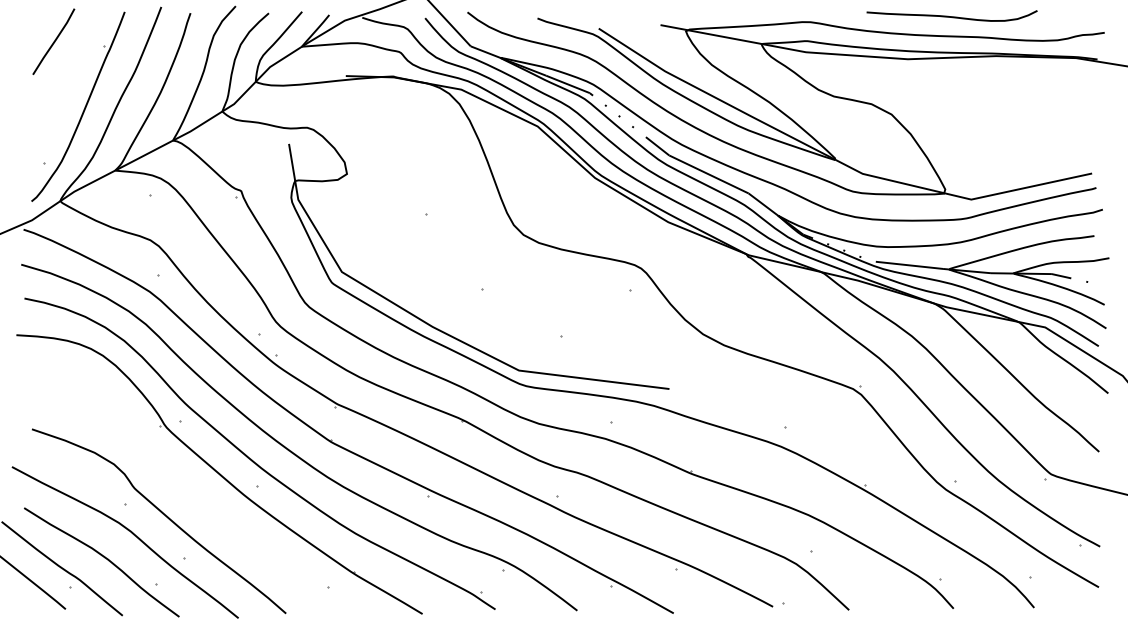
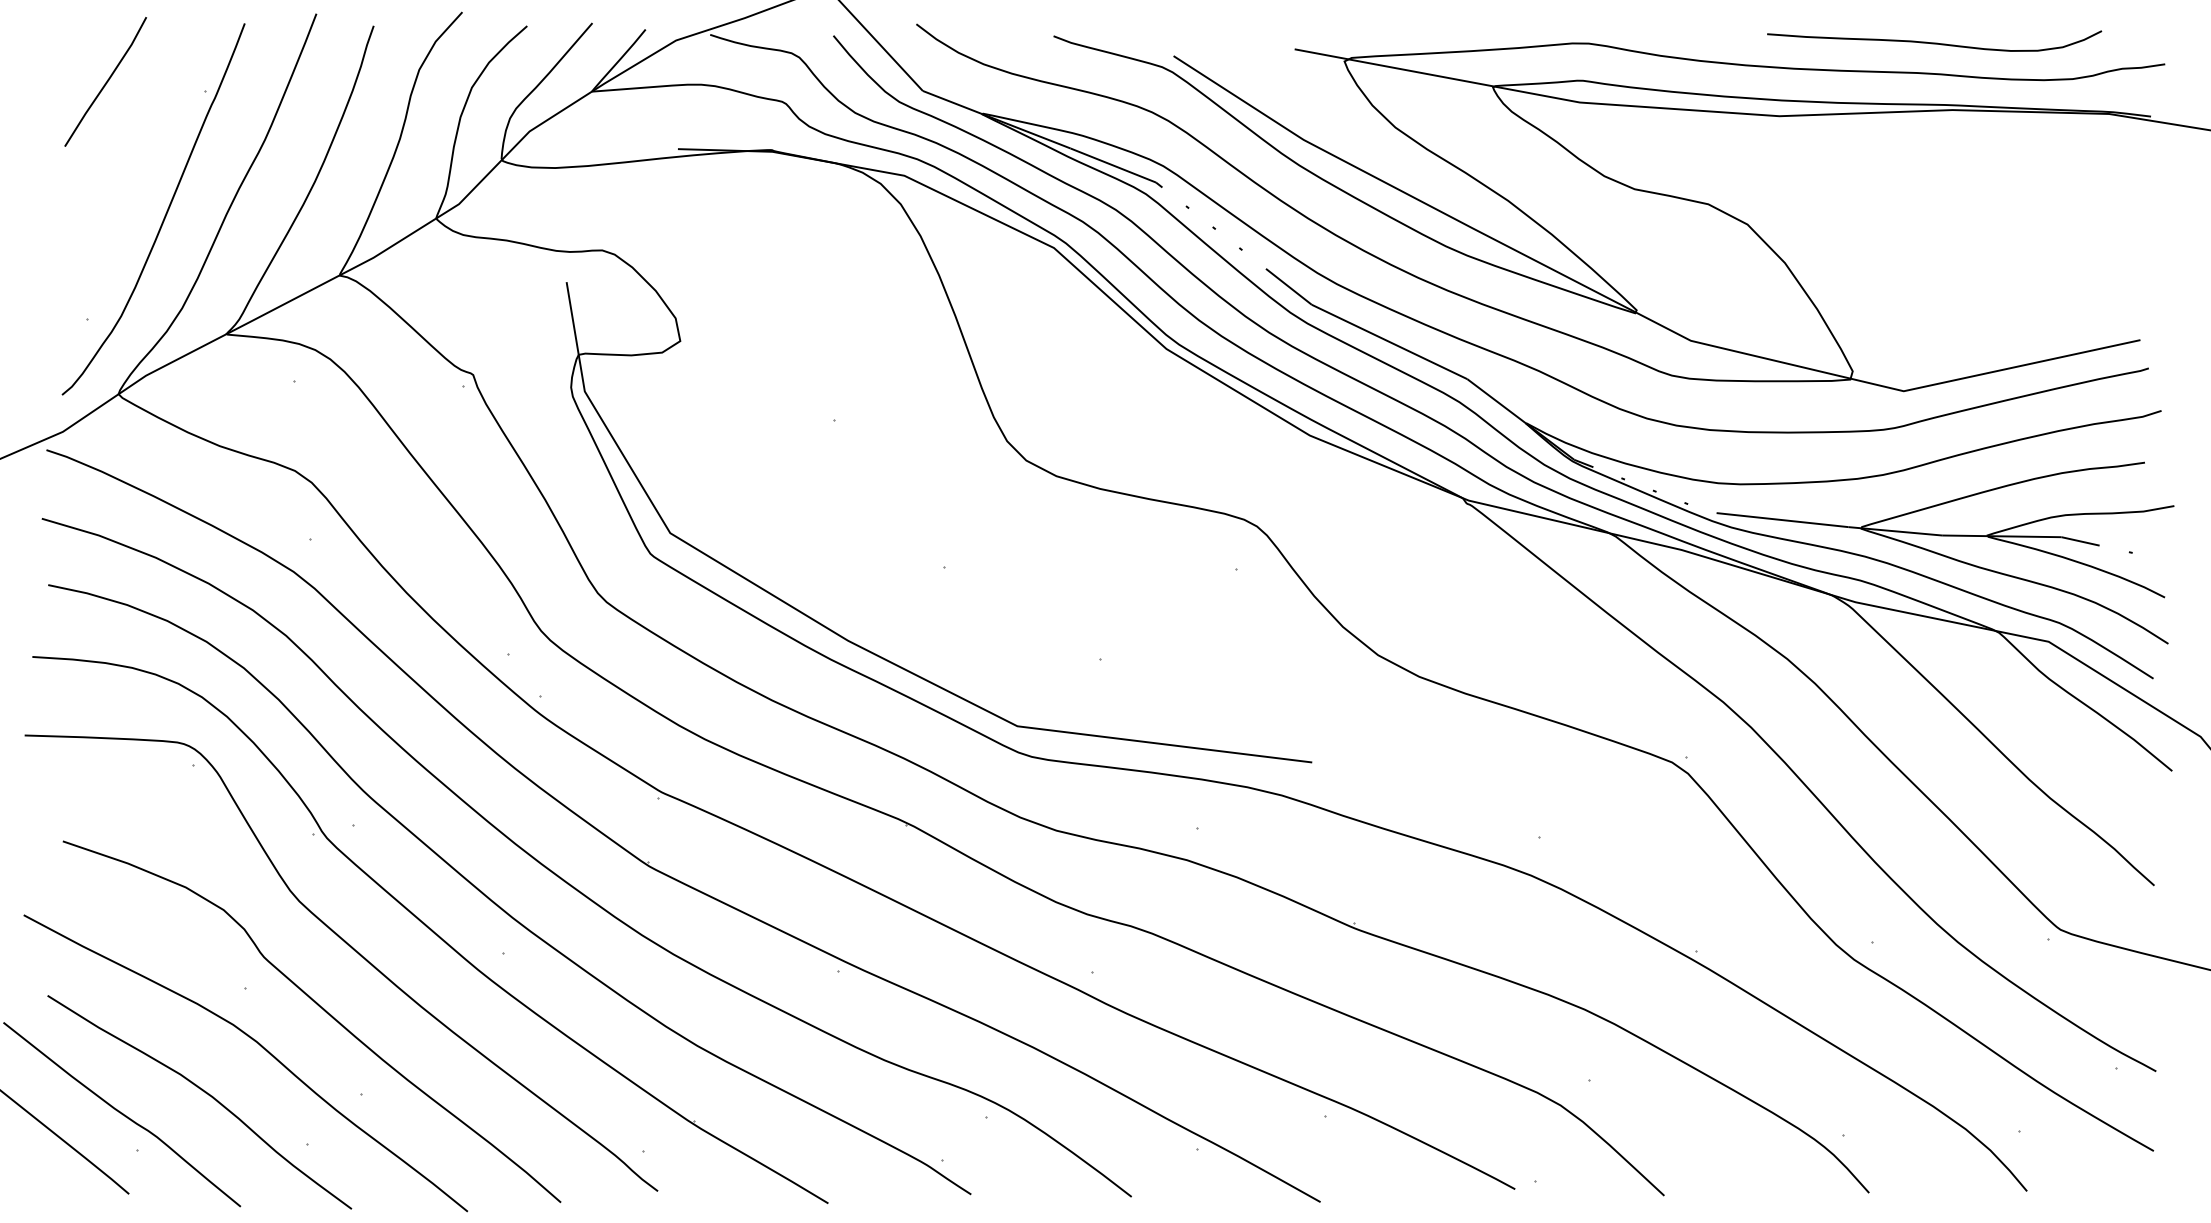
curve: (951, 16) -> (1933, 42), moved
part: (177, 483) -> (348, 947), added

